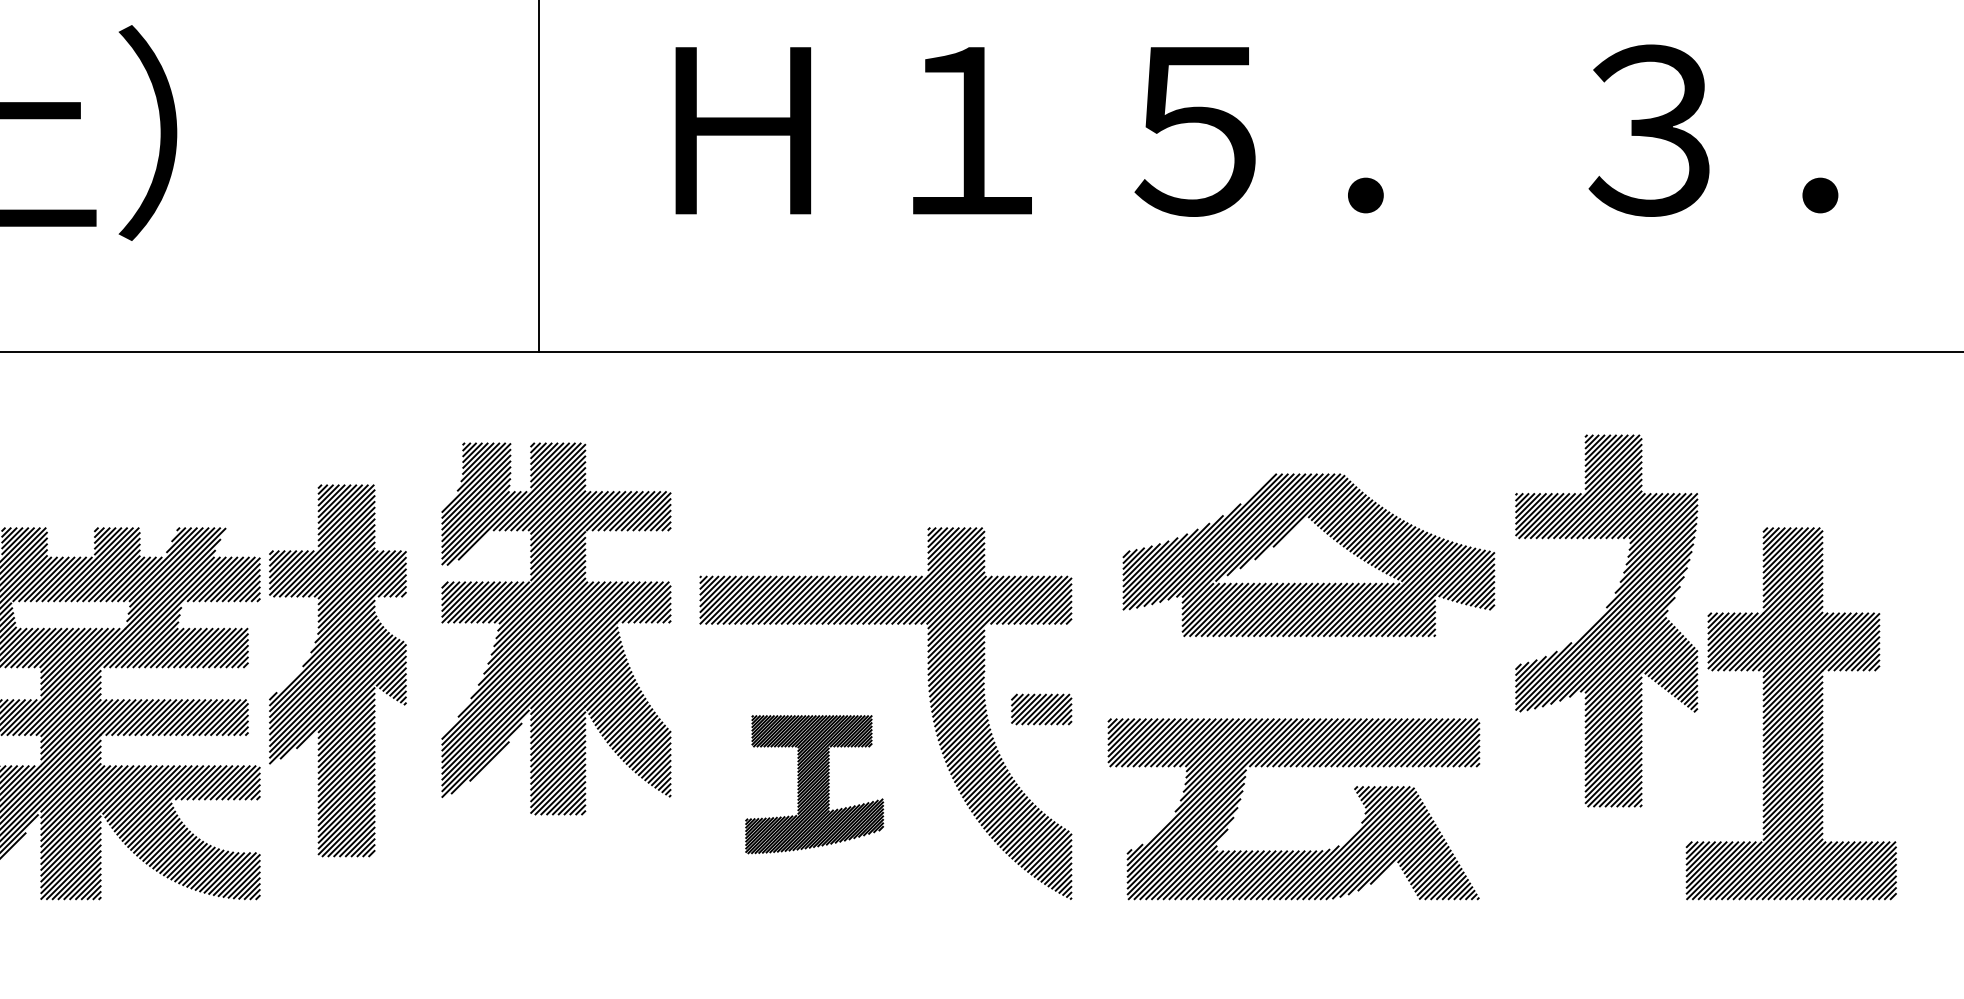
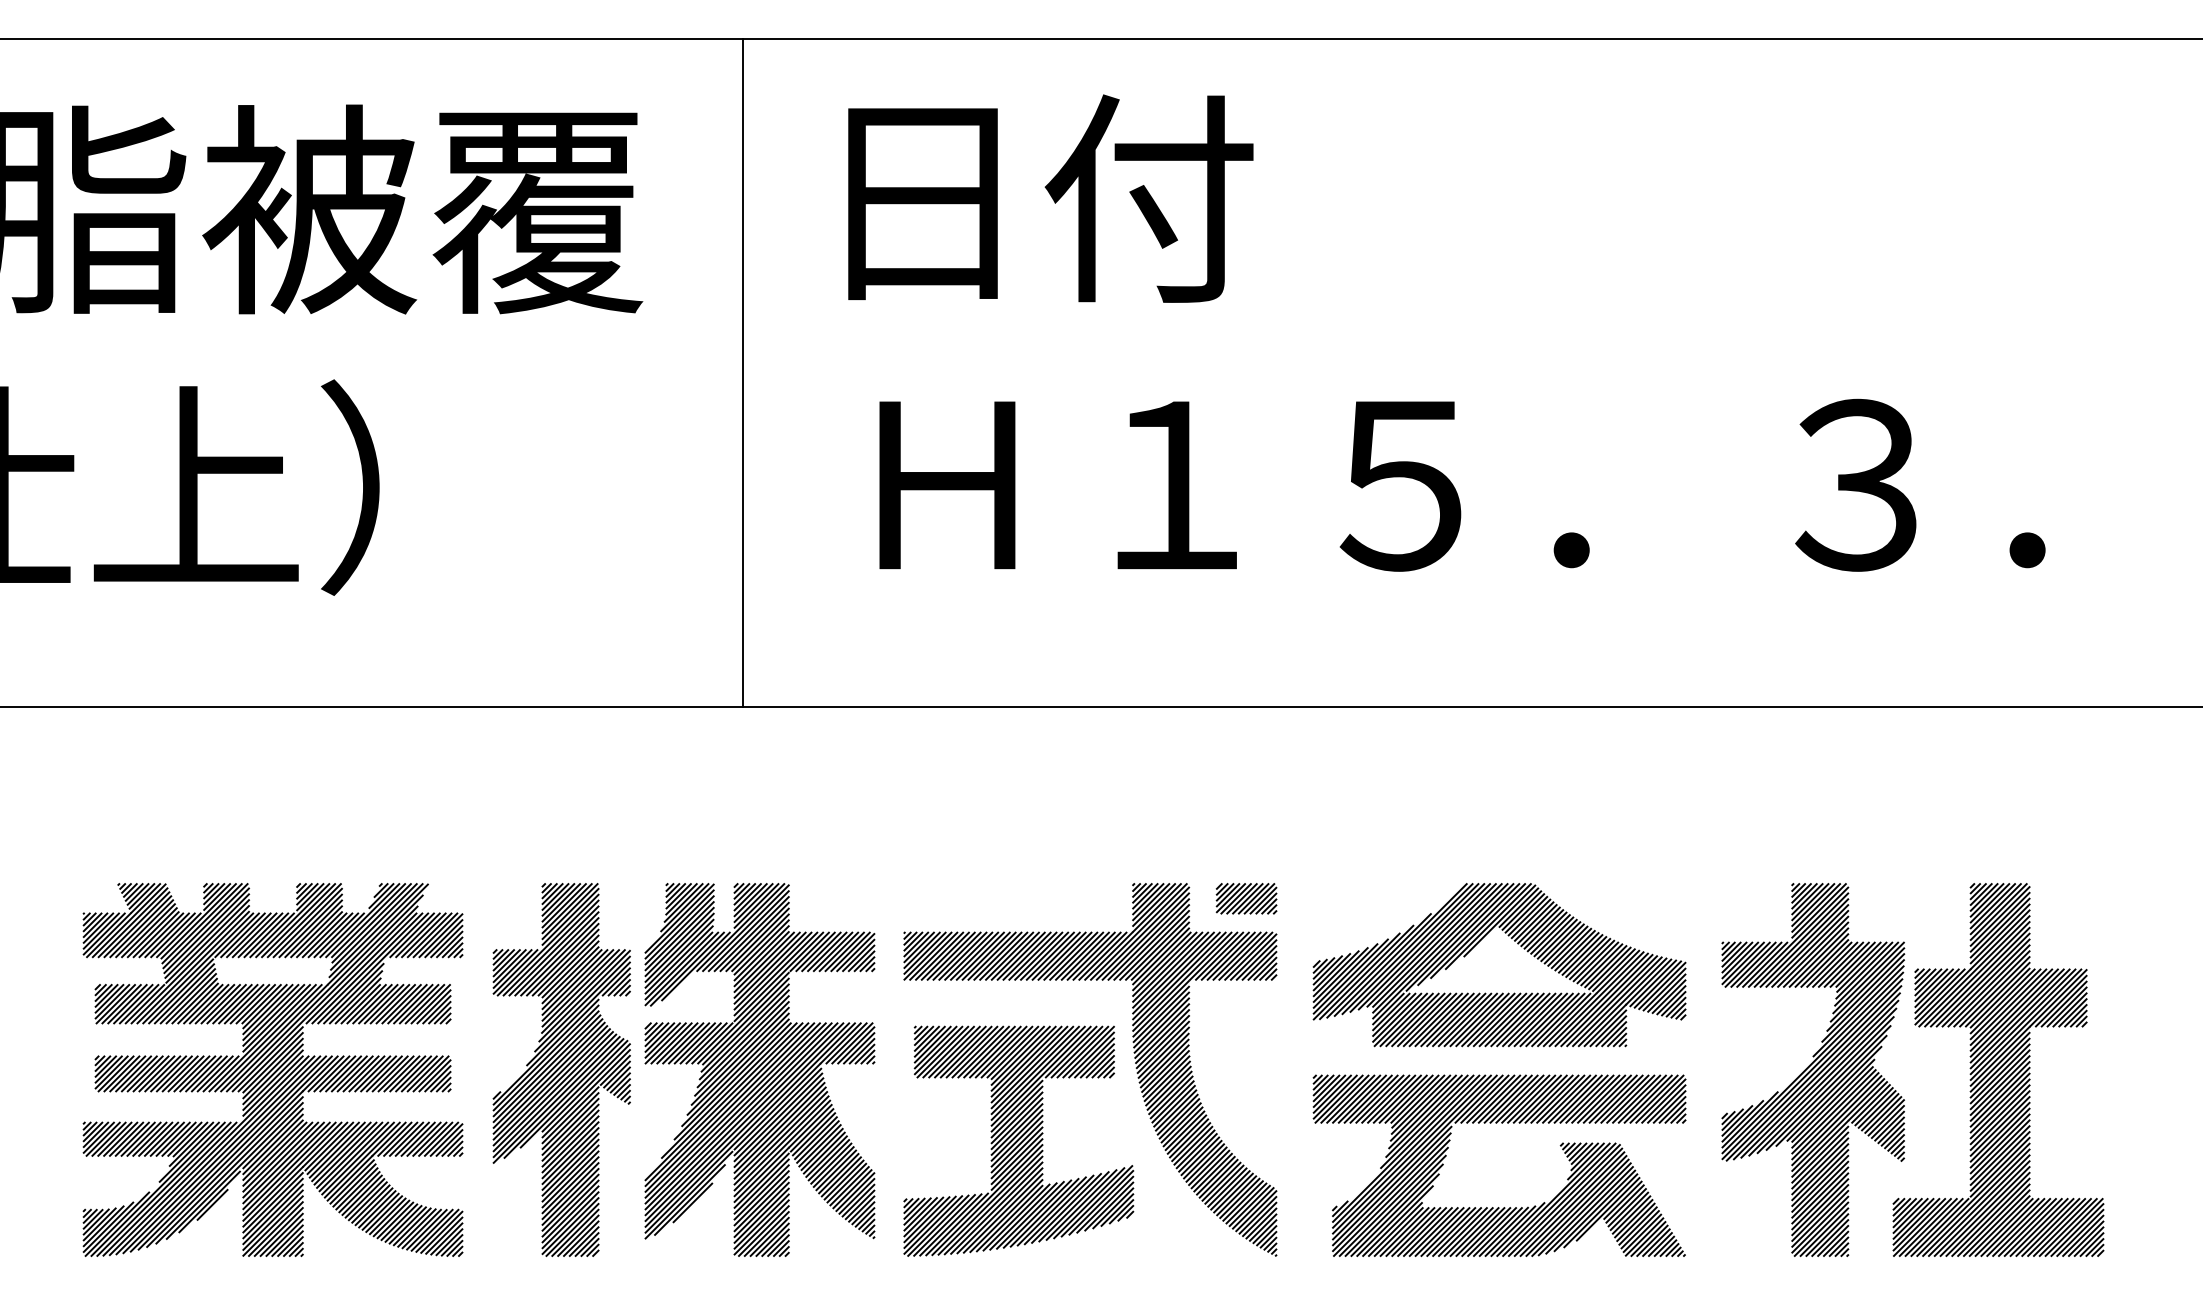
part: (1306, 582) -> (1497, 992), moved
part: (1606, 620) -> (1813, 1069), moved
part: (555, 628) -> (759, 1069), moved
part: (337, 670) -> (561, 1069), moved
part: (1041, 709) -> (1246, 898), moved
part: (814, 784) -> (1018, 1140), size x1.67

